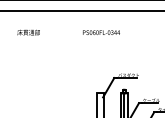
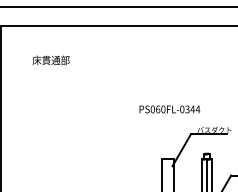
text: (101, 32) -> (169, 109), moved

